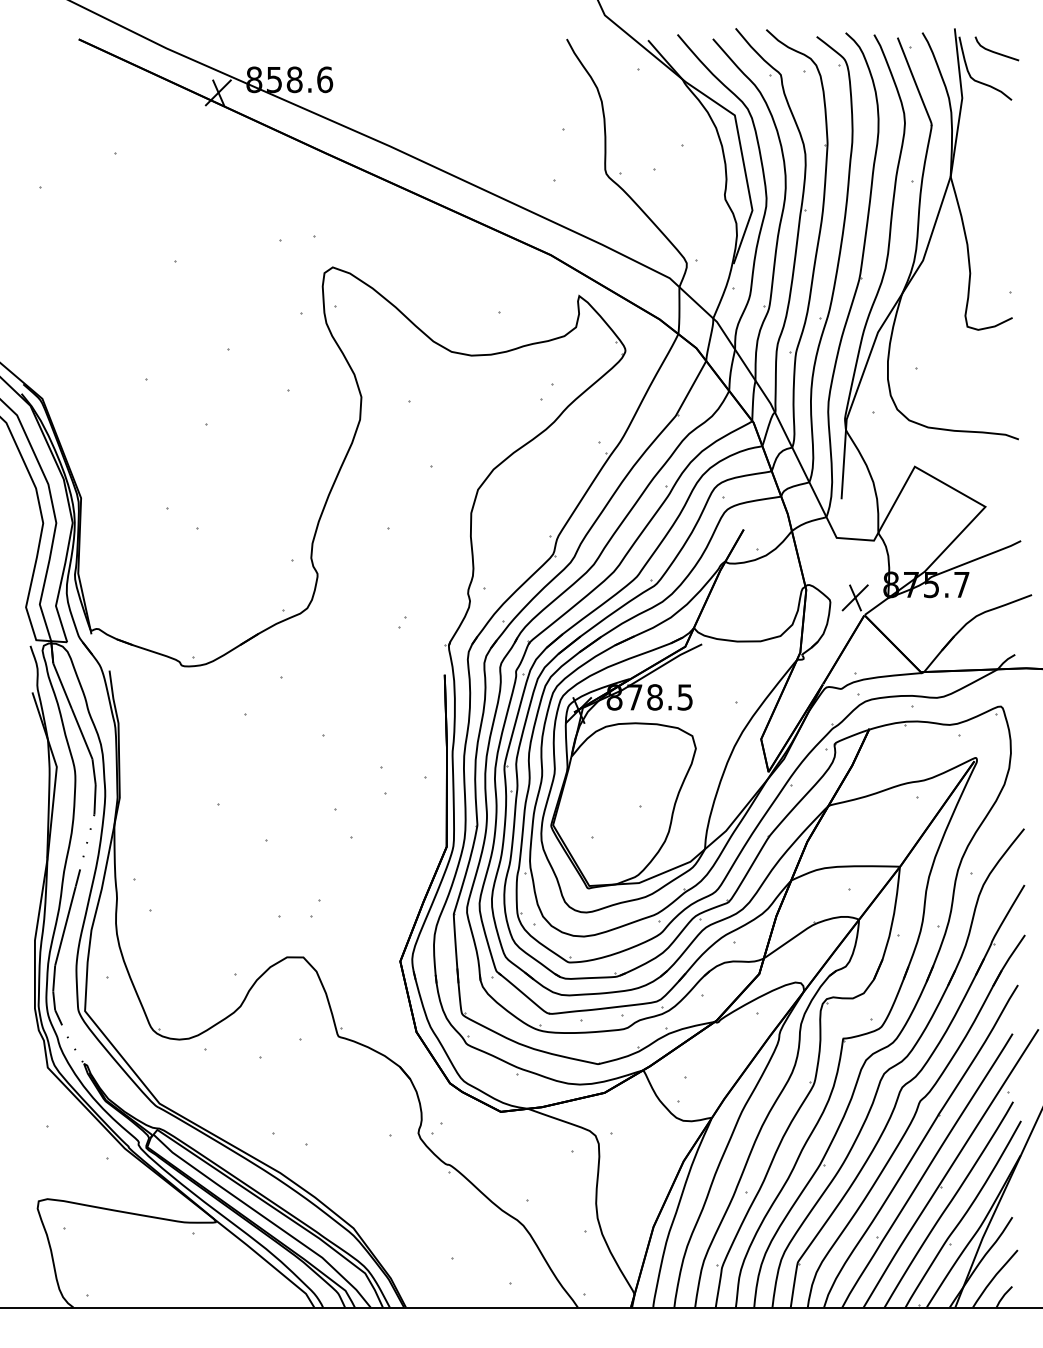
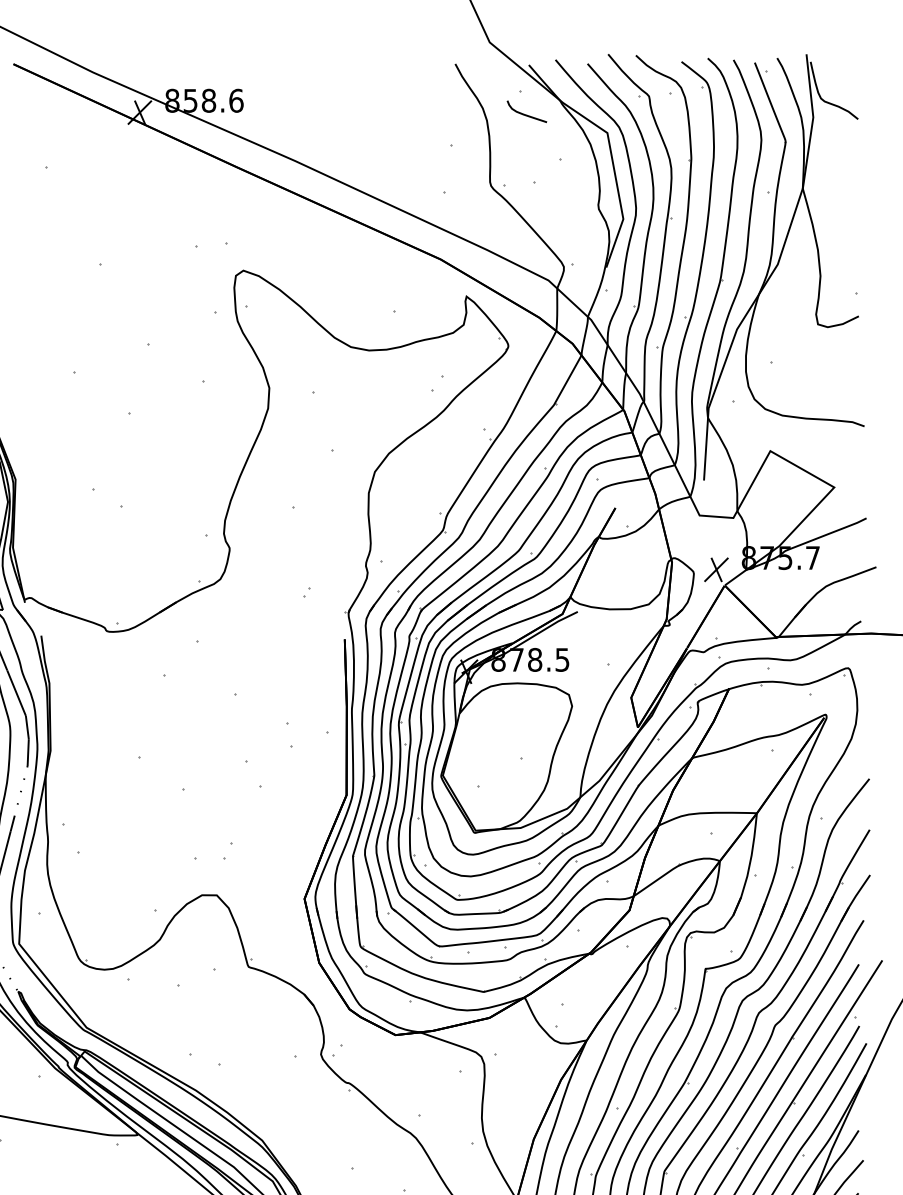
curve: (995, 51) -> (525, 114), moved

